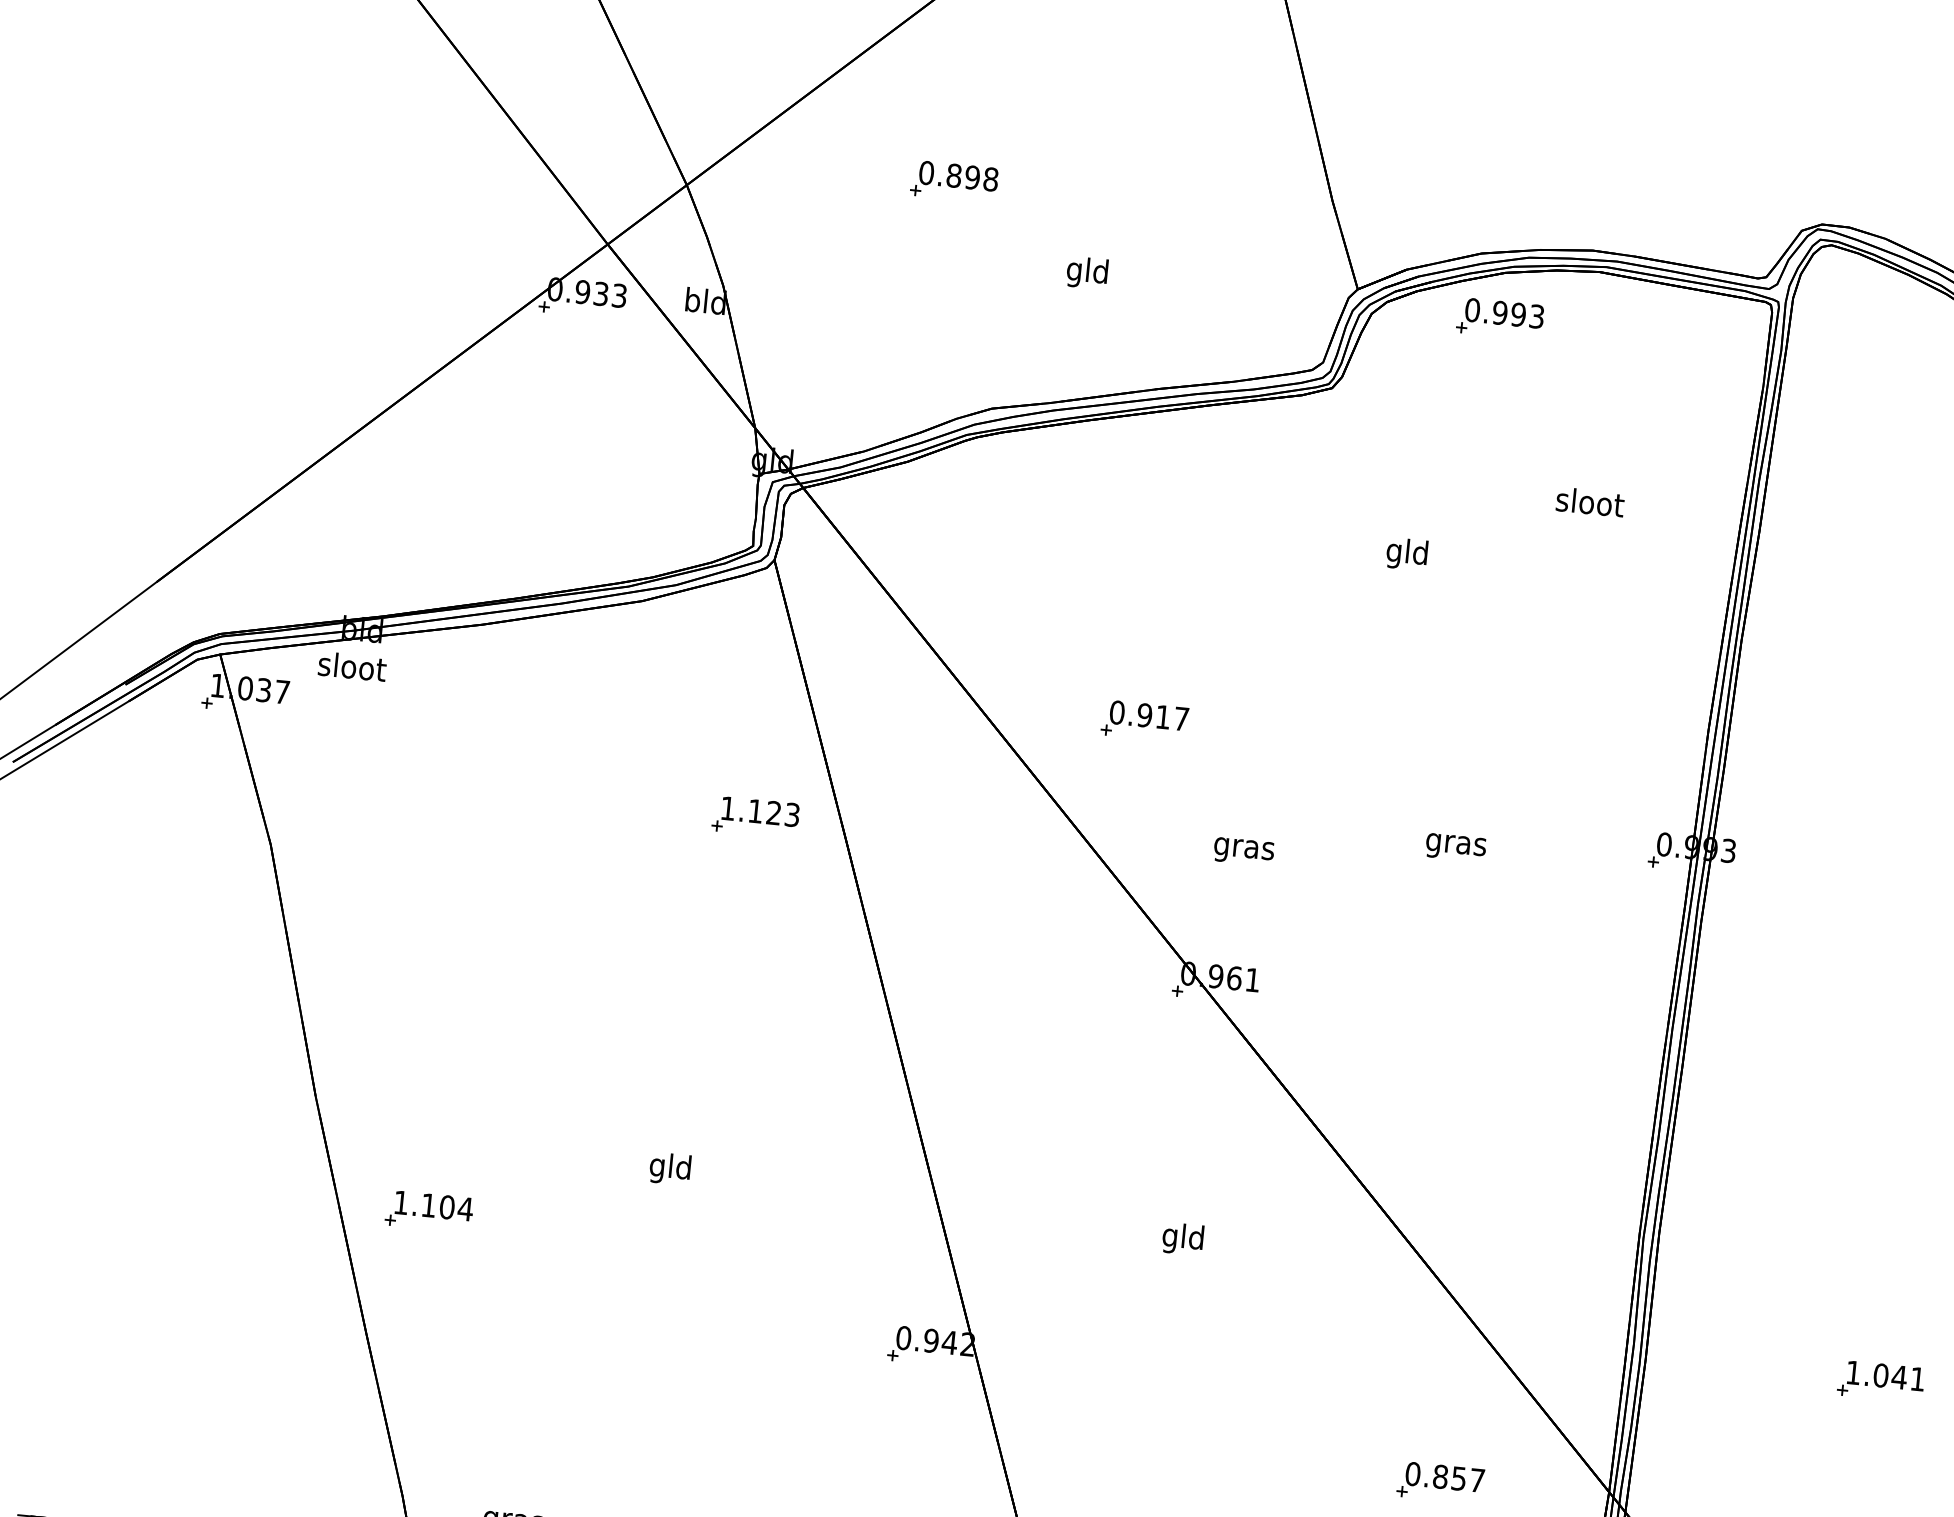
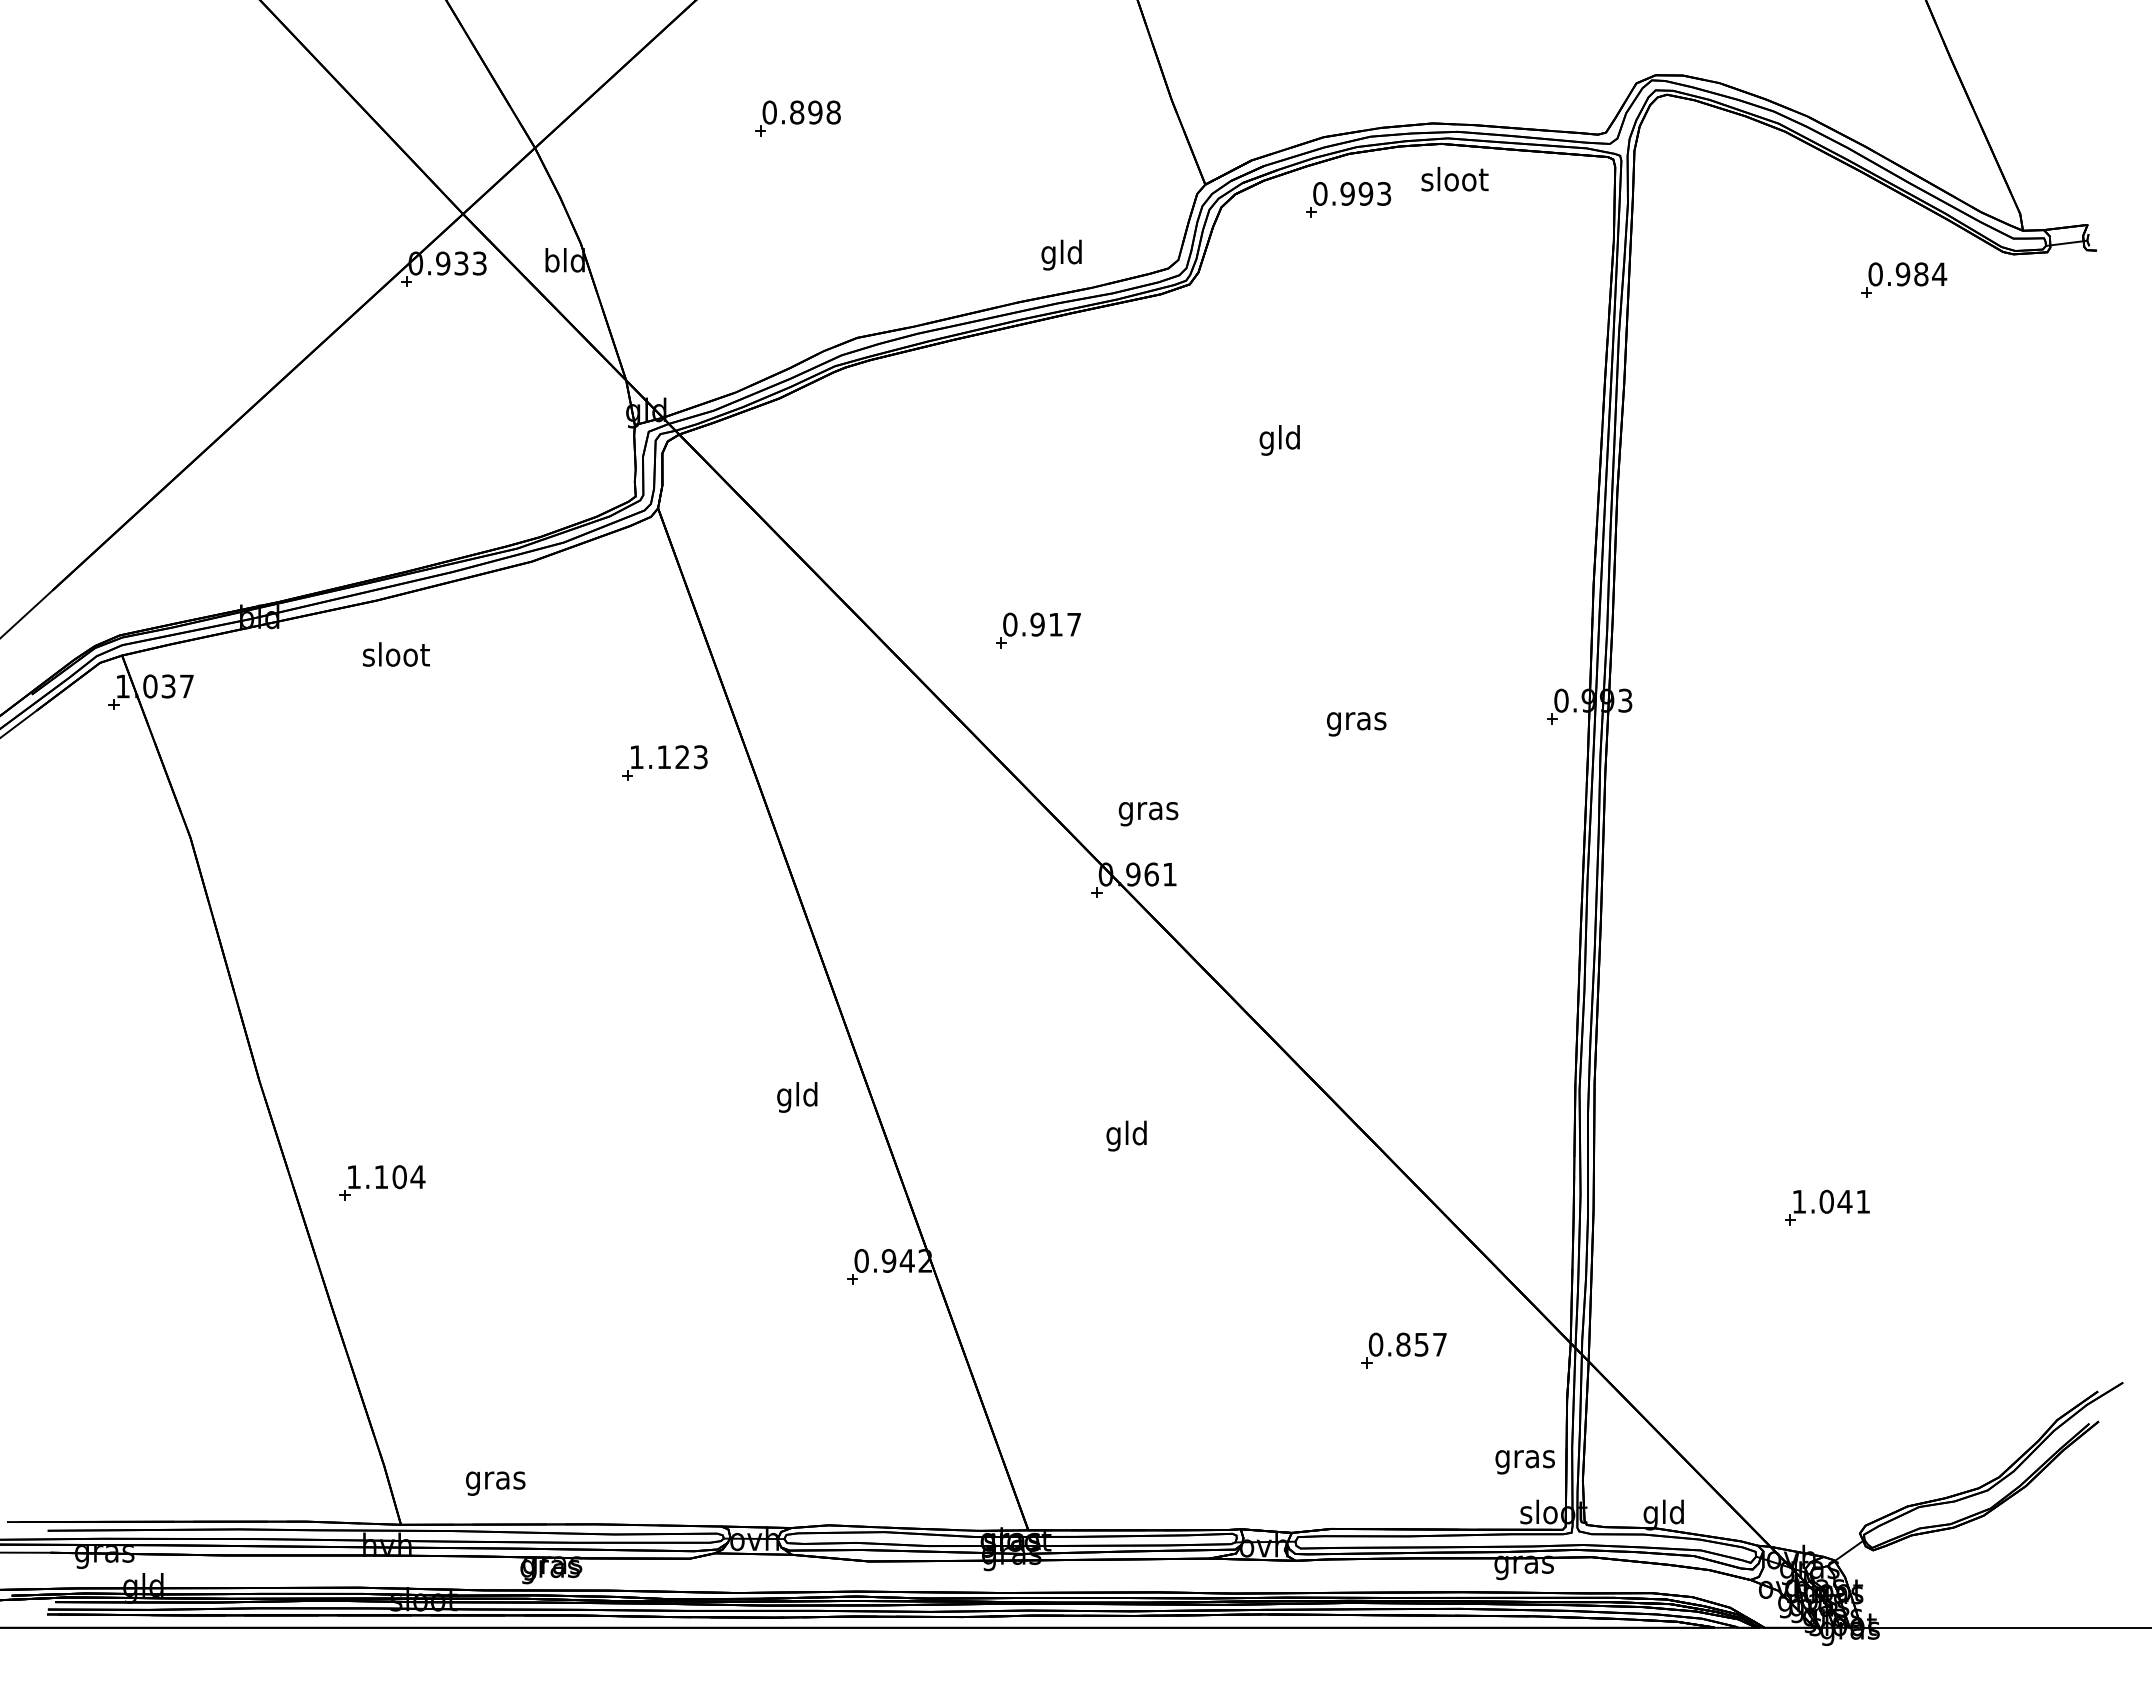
text: (1087, 272) -> (1061, 254), moved
text: (1589, 502) -> (1454, 179), moved
text: (352, 666) -> (396, 654), moved
text: (1243, 852) -> (1148, 814), moved
text: (670, 1169) -> (797, 1097), moved

